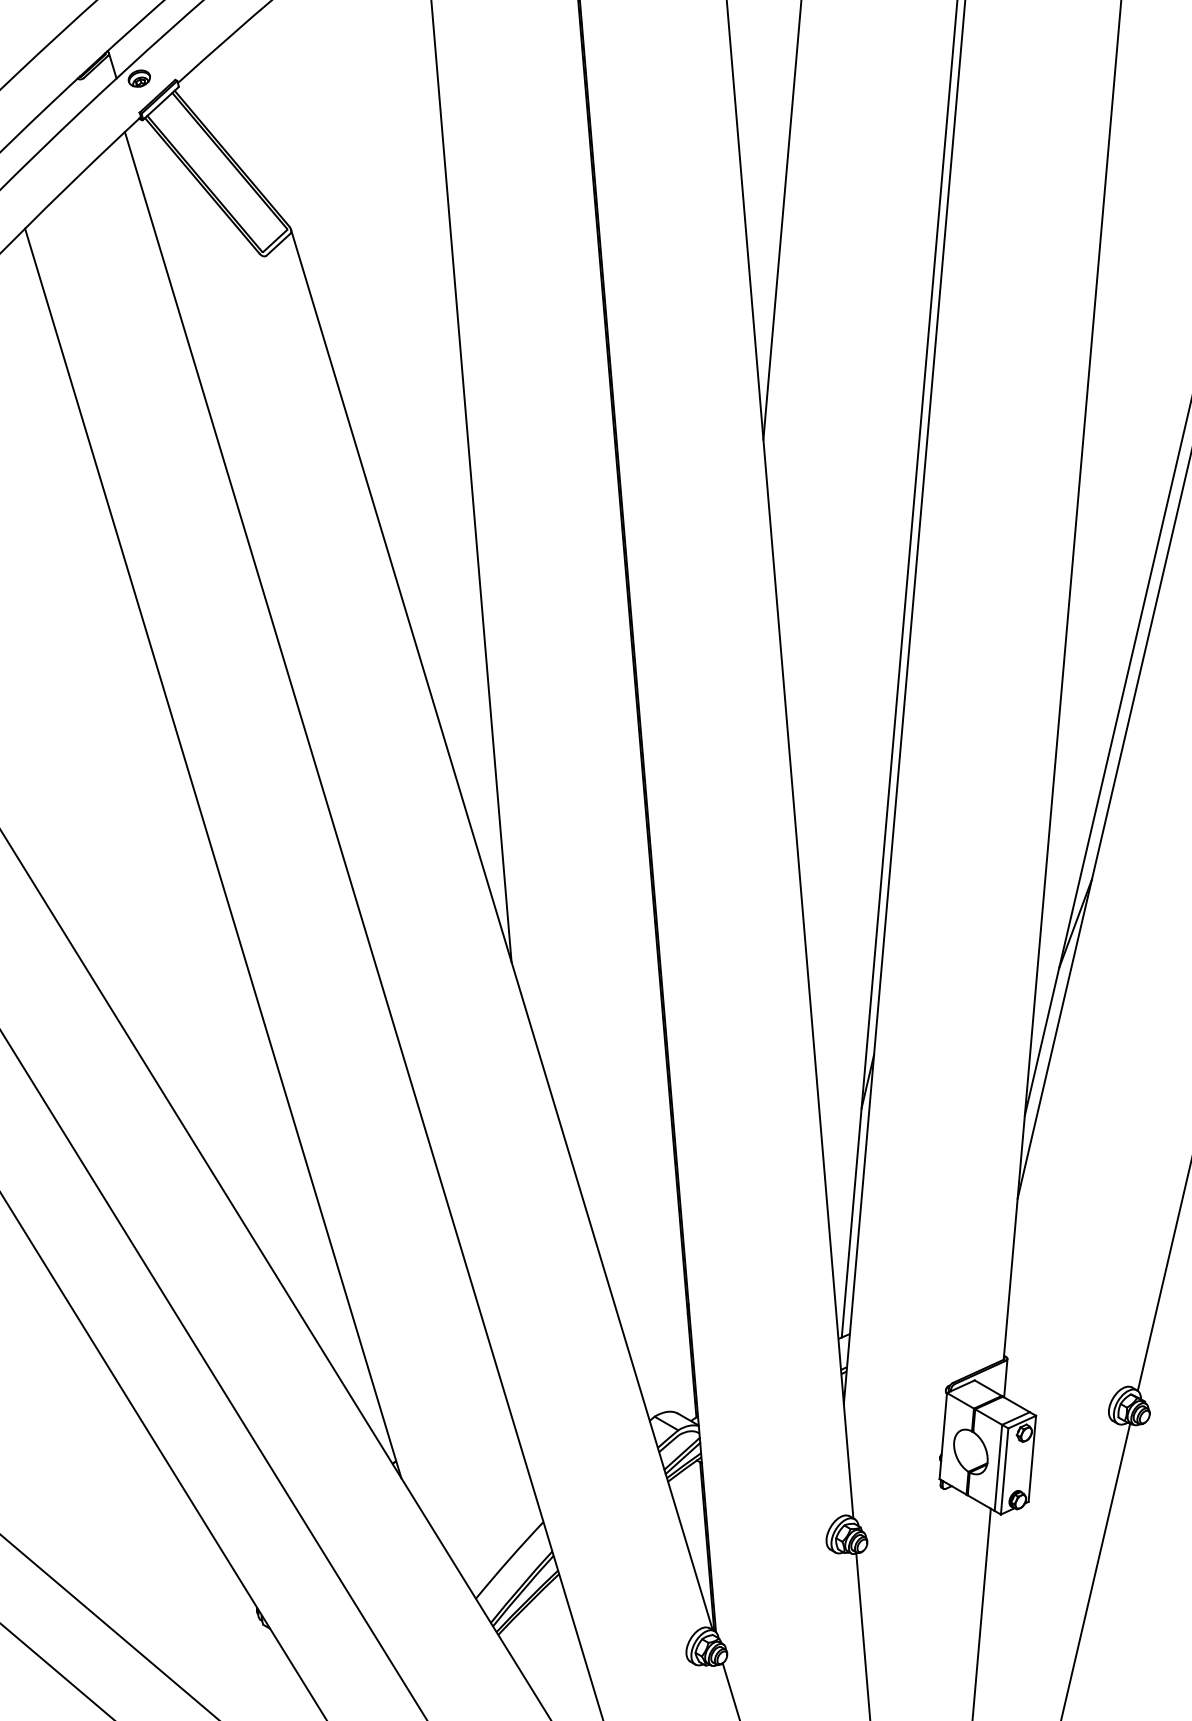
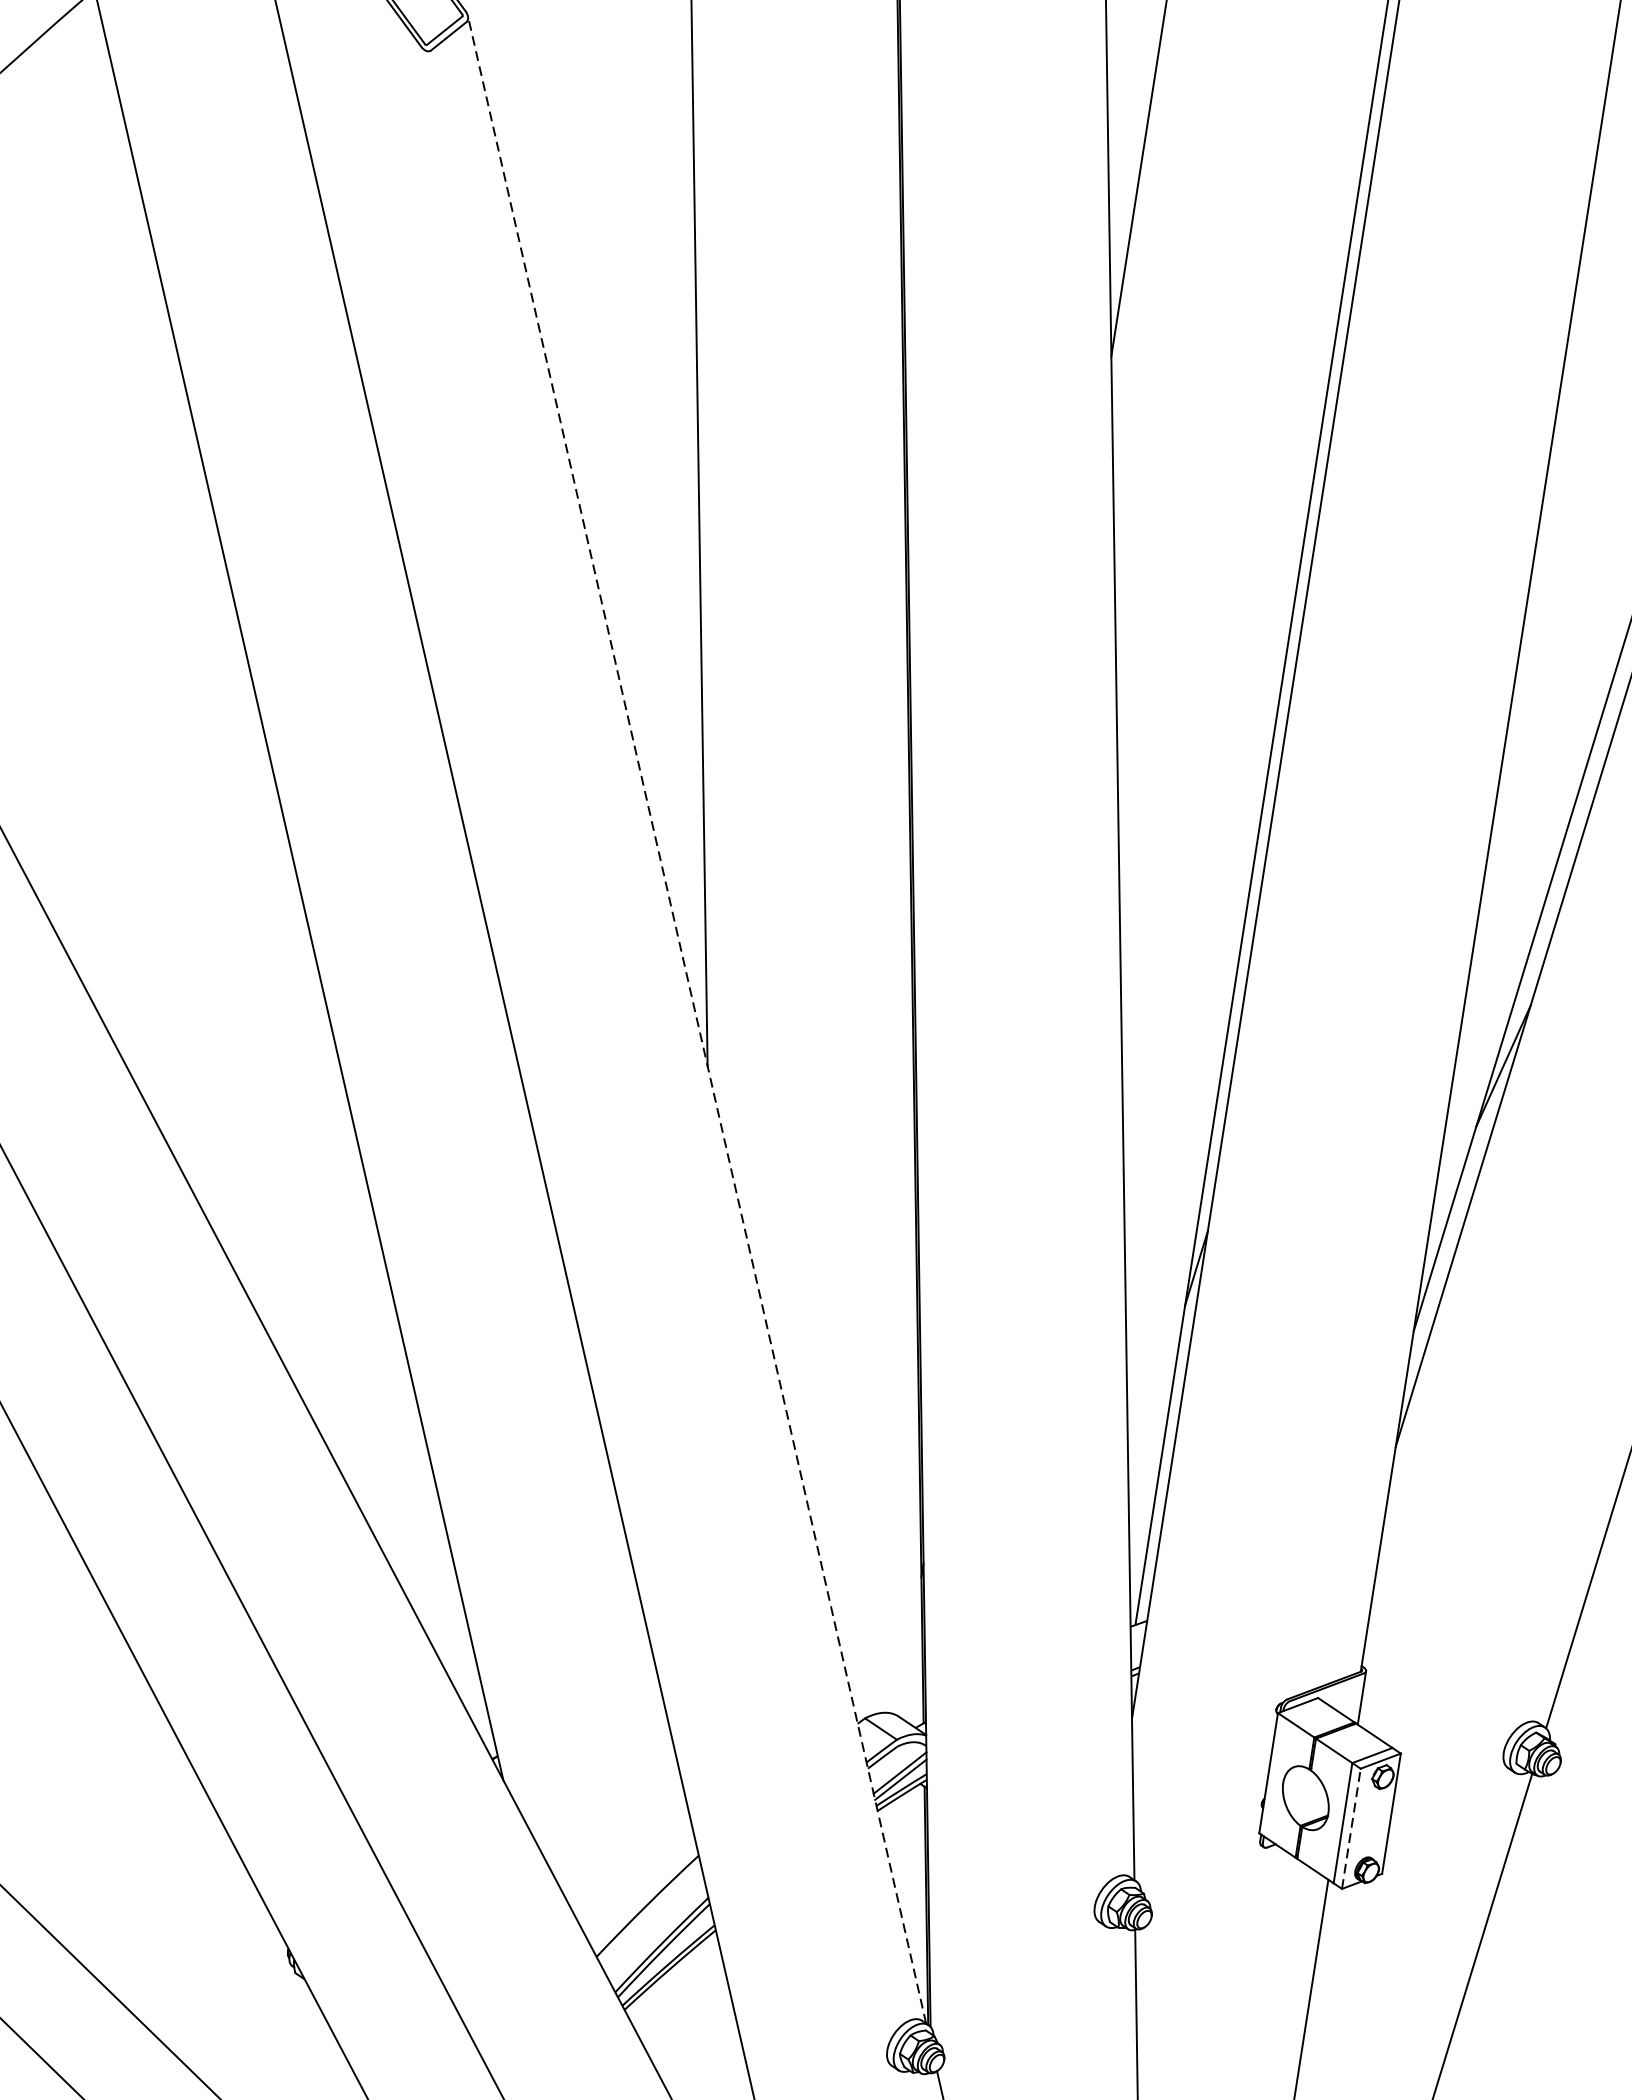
line: (501, 929) -> (696, 1019), solid -> dashed
line: (1004, 1471) -> (1351, 1828), solid -> dashed

